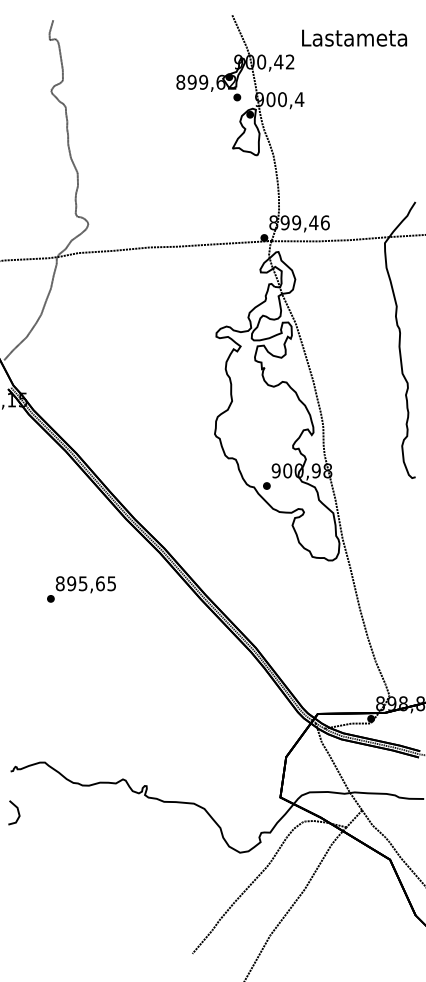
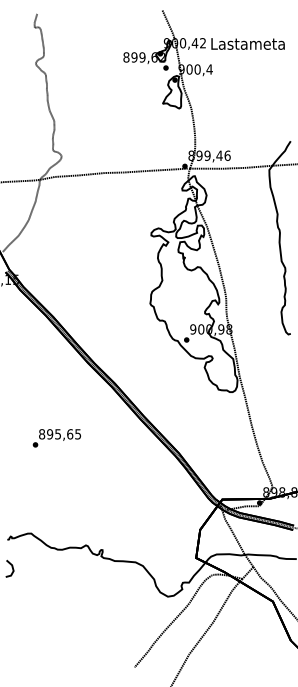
text: (354, 37) -> (248, 43), moved
text: (81, 589) -> (56, 438), moved

